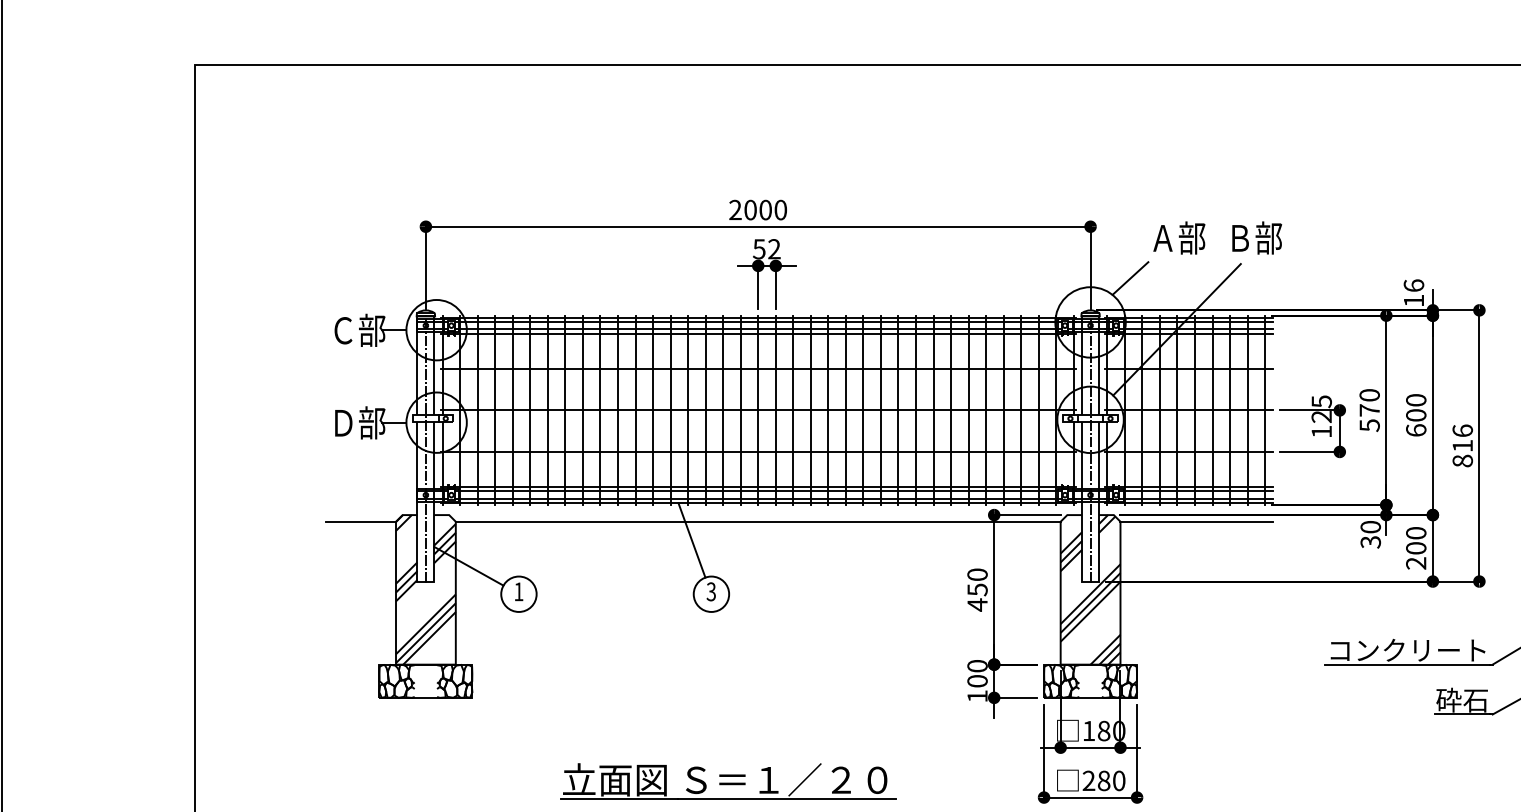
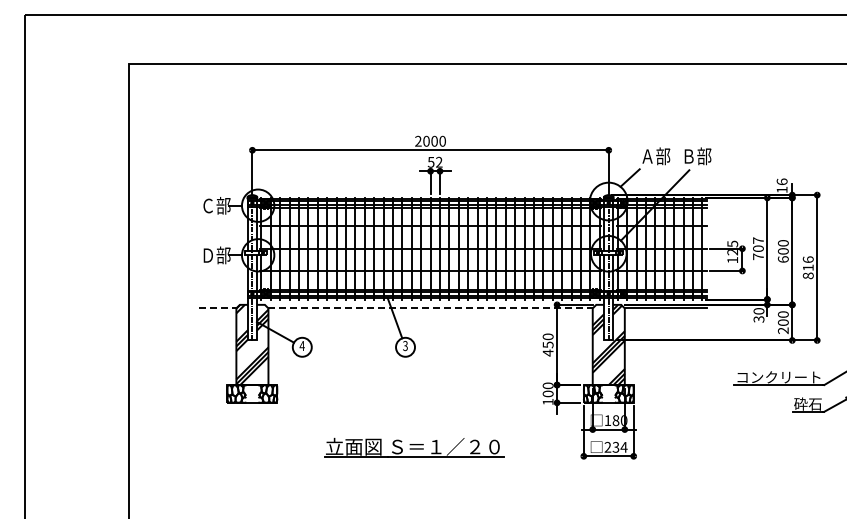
text: (1369, 409) -> (758, 248), 570 -> 707
line: (360, 521) -> (217, 308), solid -> dashed
line: (759, 521) -> (431, 308), solid -> dashed
text: (517, 590) -> (301, 345), 1 -> 4
text: (1110, 779) -> (619, 446), 280 -> 234

